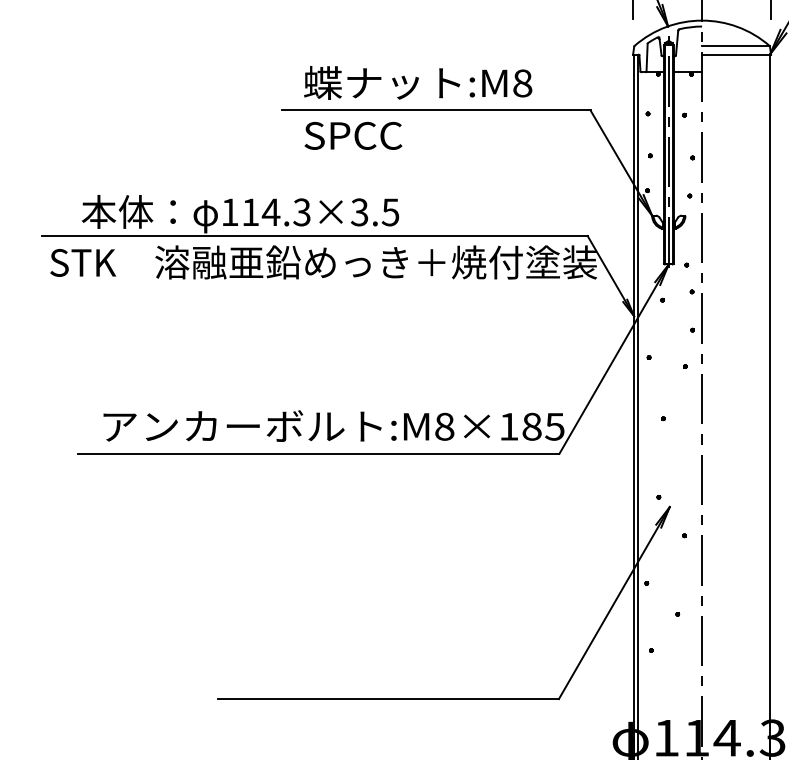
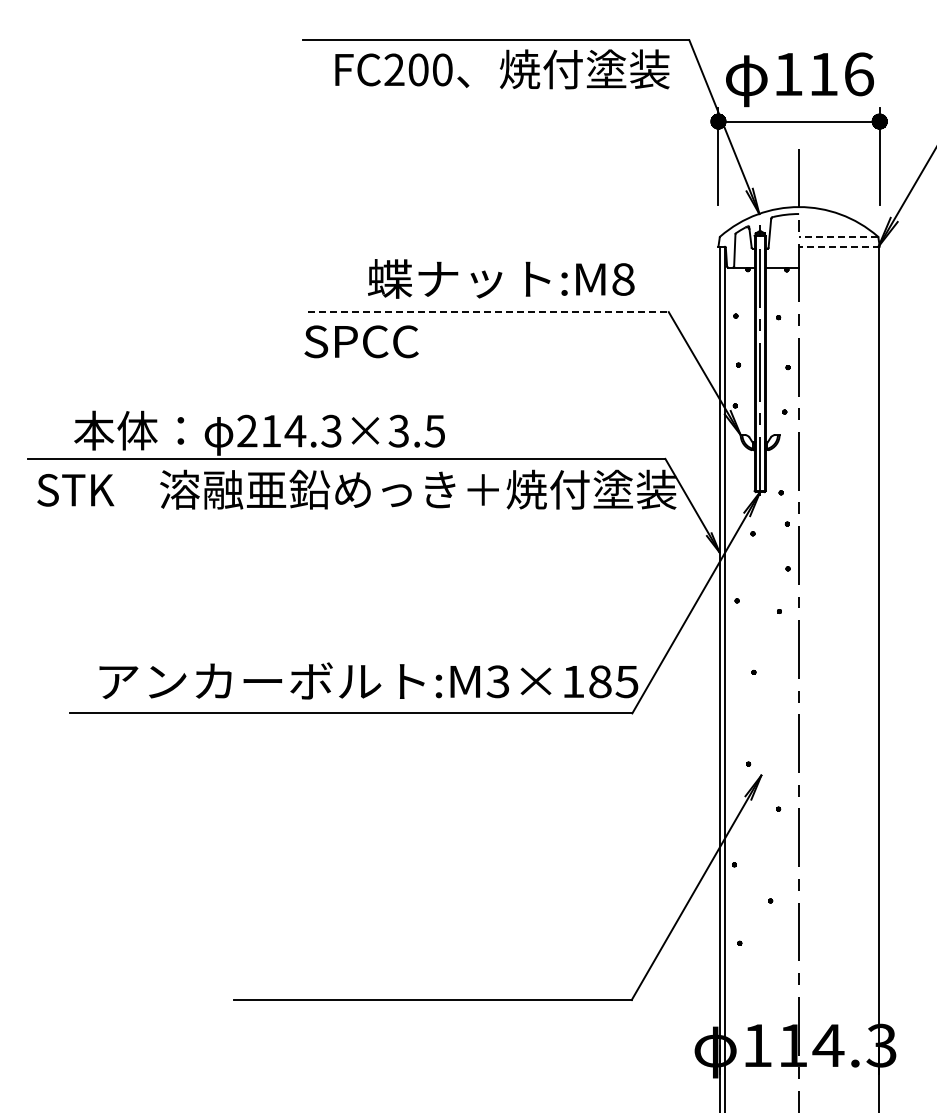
line: (735, 45) -> (838, 236), solid -> dashed
line: (735, 54) -> (838, 246), solid -> dashed
text: (418, 82) -> (501, 278), moved
line: (436, 110) -> (488, 312), solid -> dashed
text: (353, 135) -> (361, 341), moved
text: (230, 211) -> (247, 430), 114.3×3.5 -> 214.3×3.5
text: (444, 426) -> (497, 681), :M8×185 -> :M3×185

